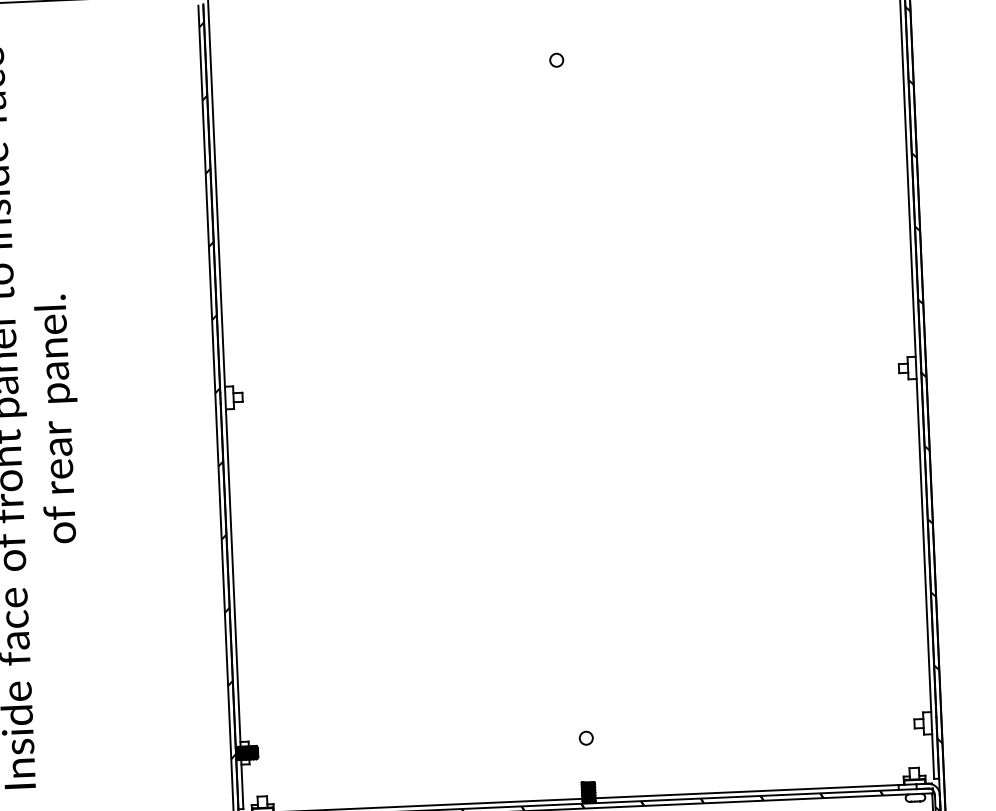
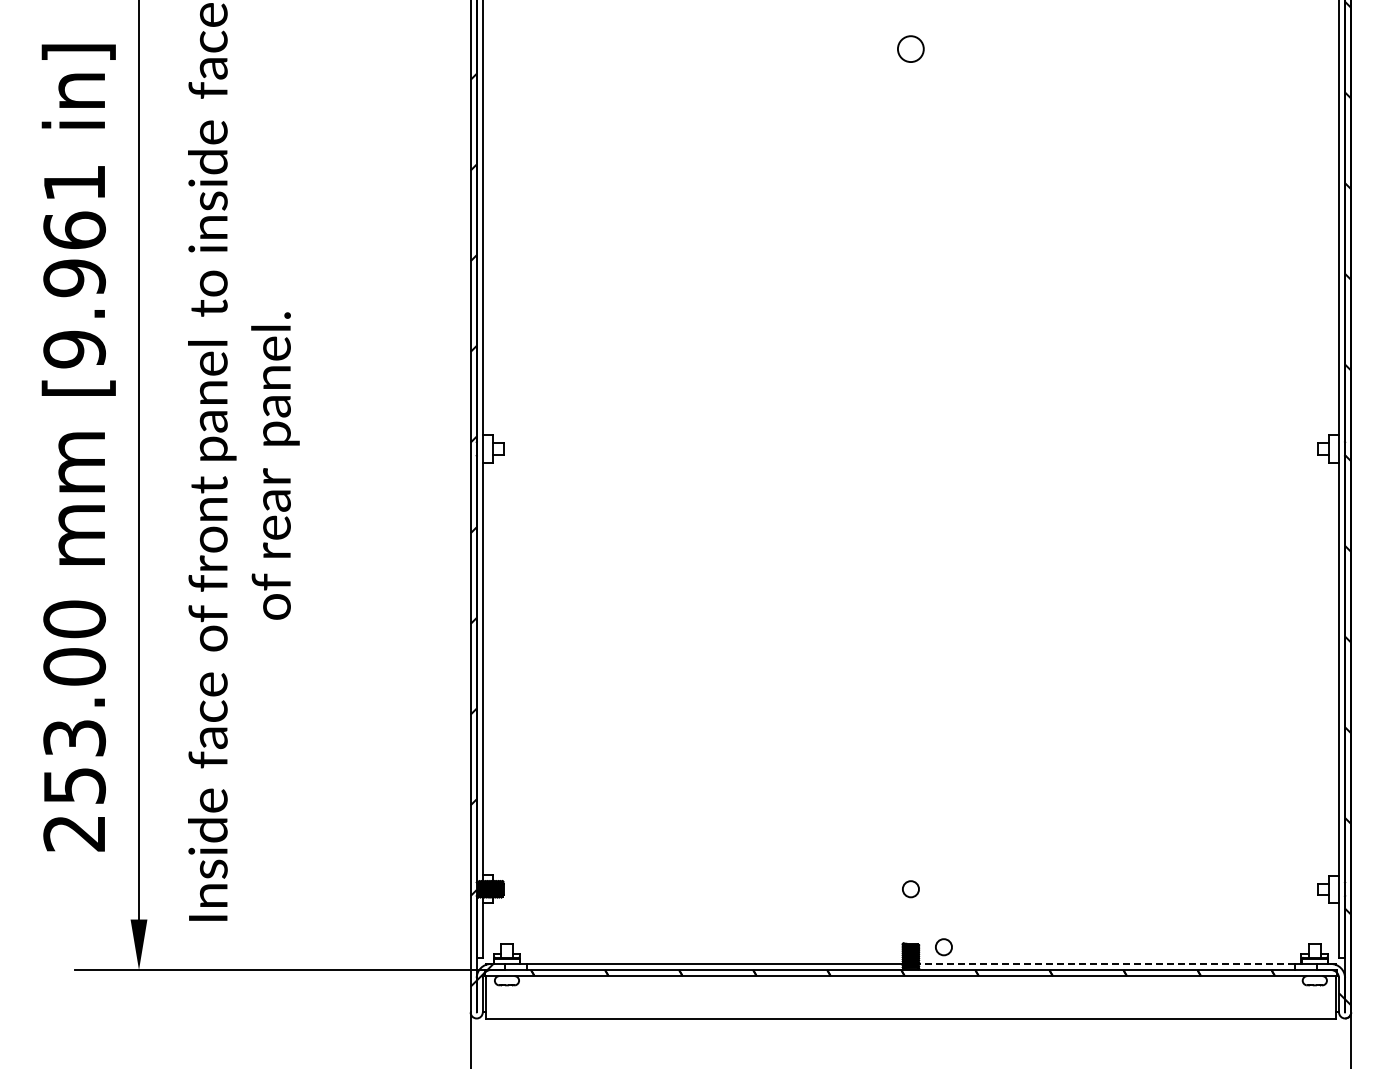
circle: (556, 59) -> (910, 48), size x1.6
circle: (614, 784) -> (943, 947), added
line: (746, 791) -> (1106, 963), solid -> dashed

